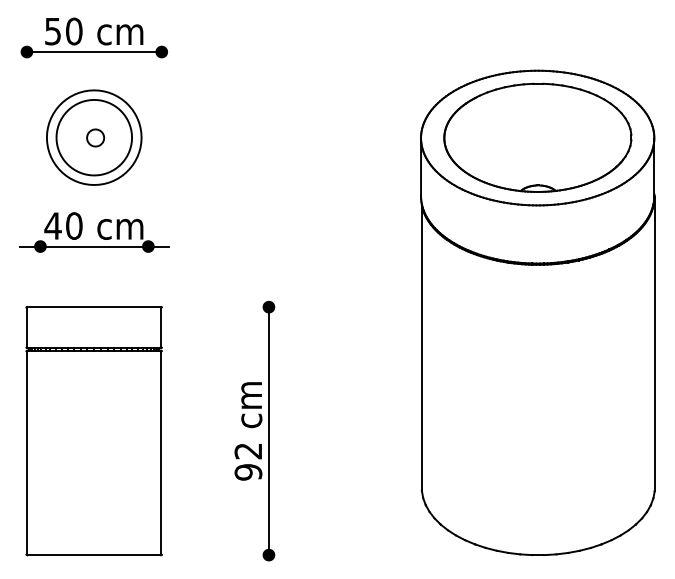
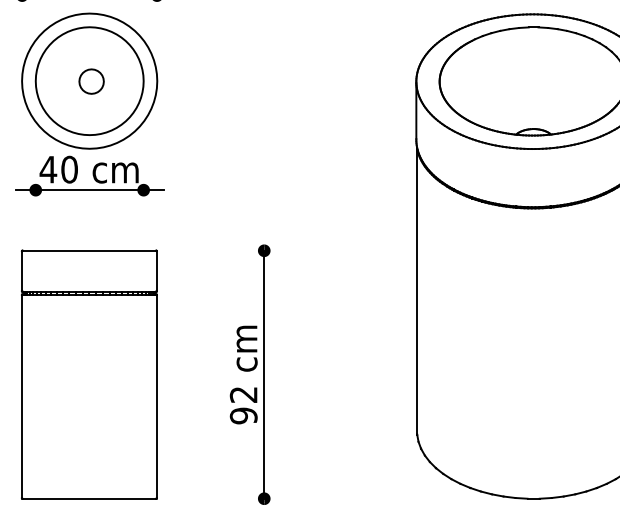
part: (93, 137) -> (88, 81), size x1.43

